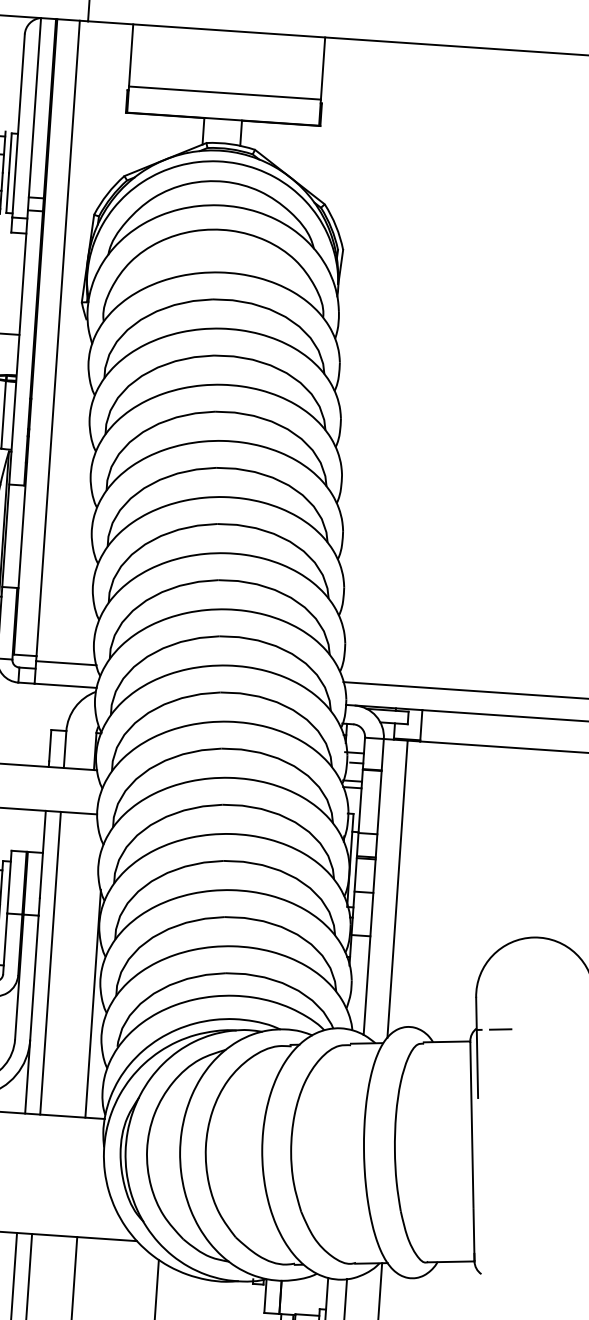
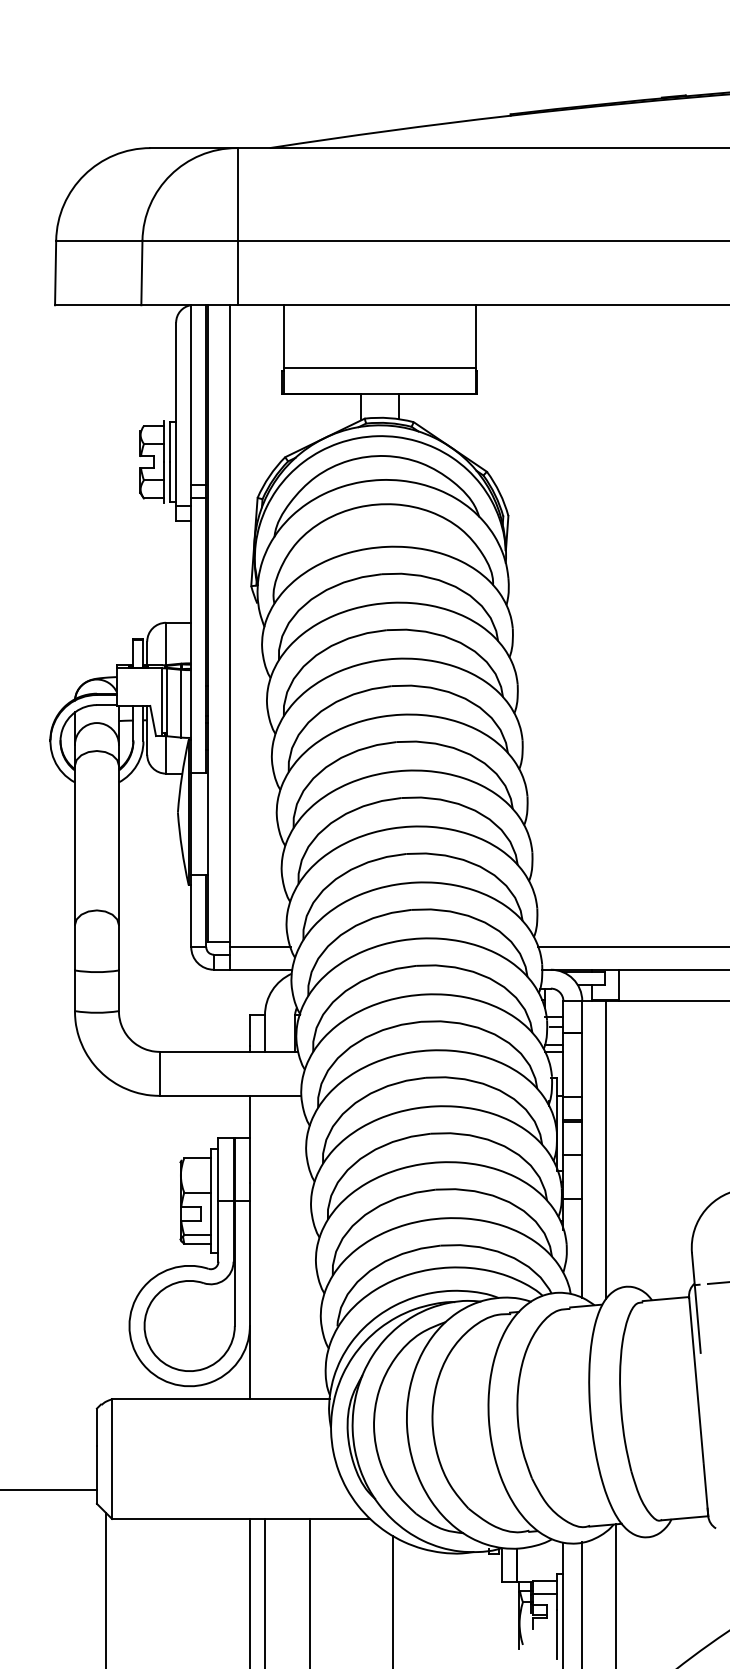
line: (51, 963) -> (265, 1247), removed
line: (93, 1003) -> (310, 1284), removed

